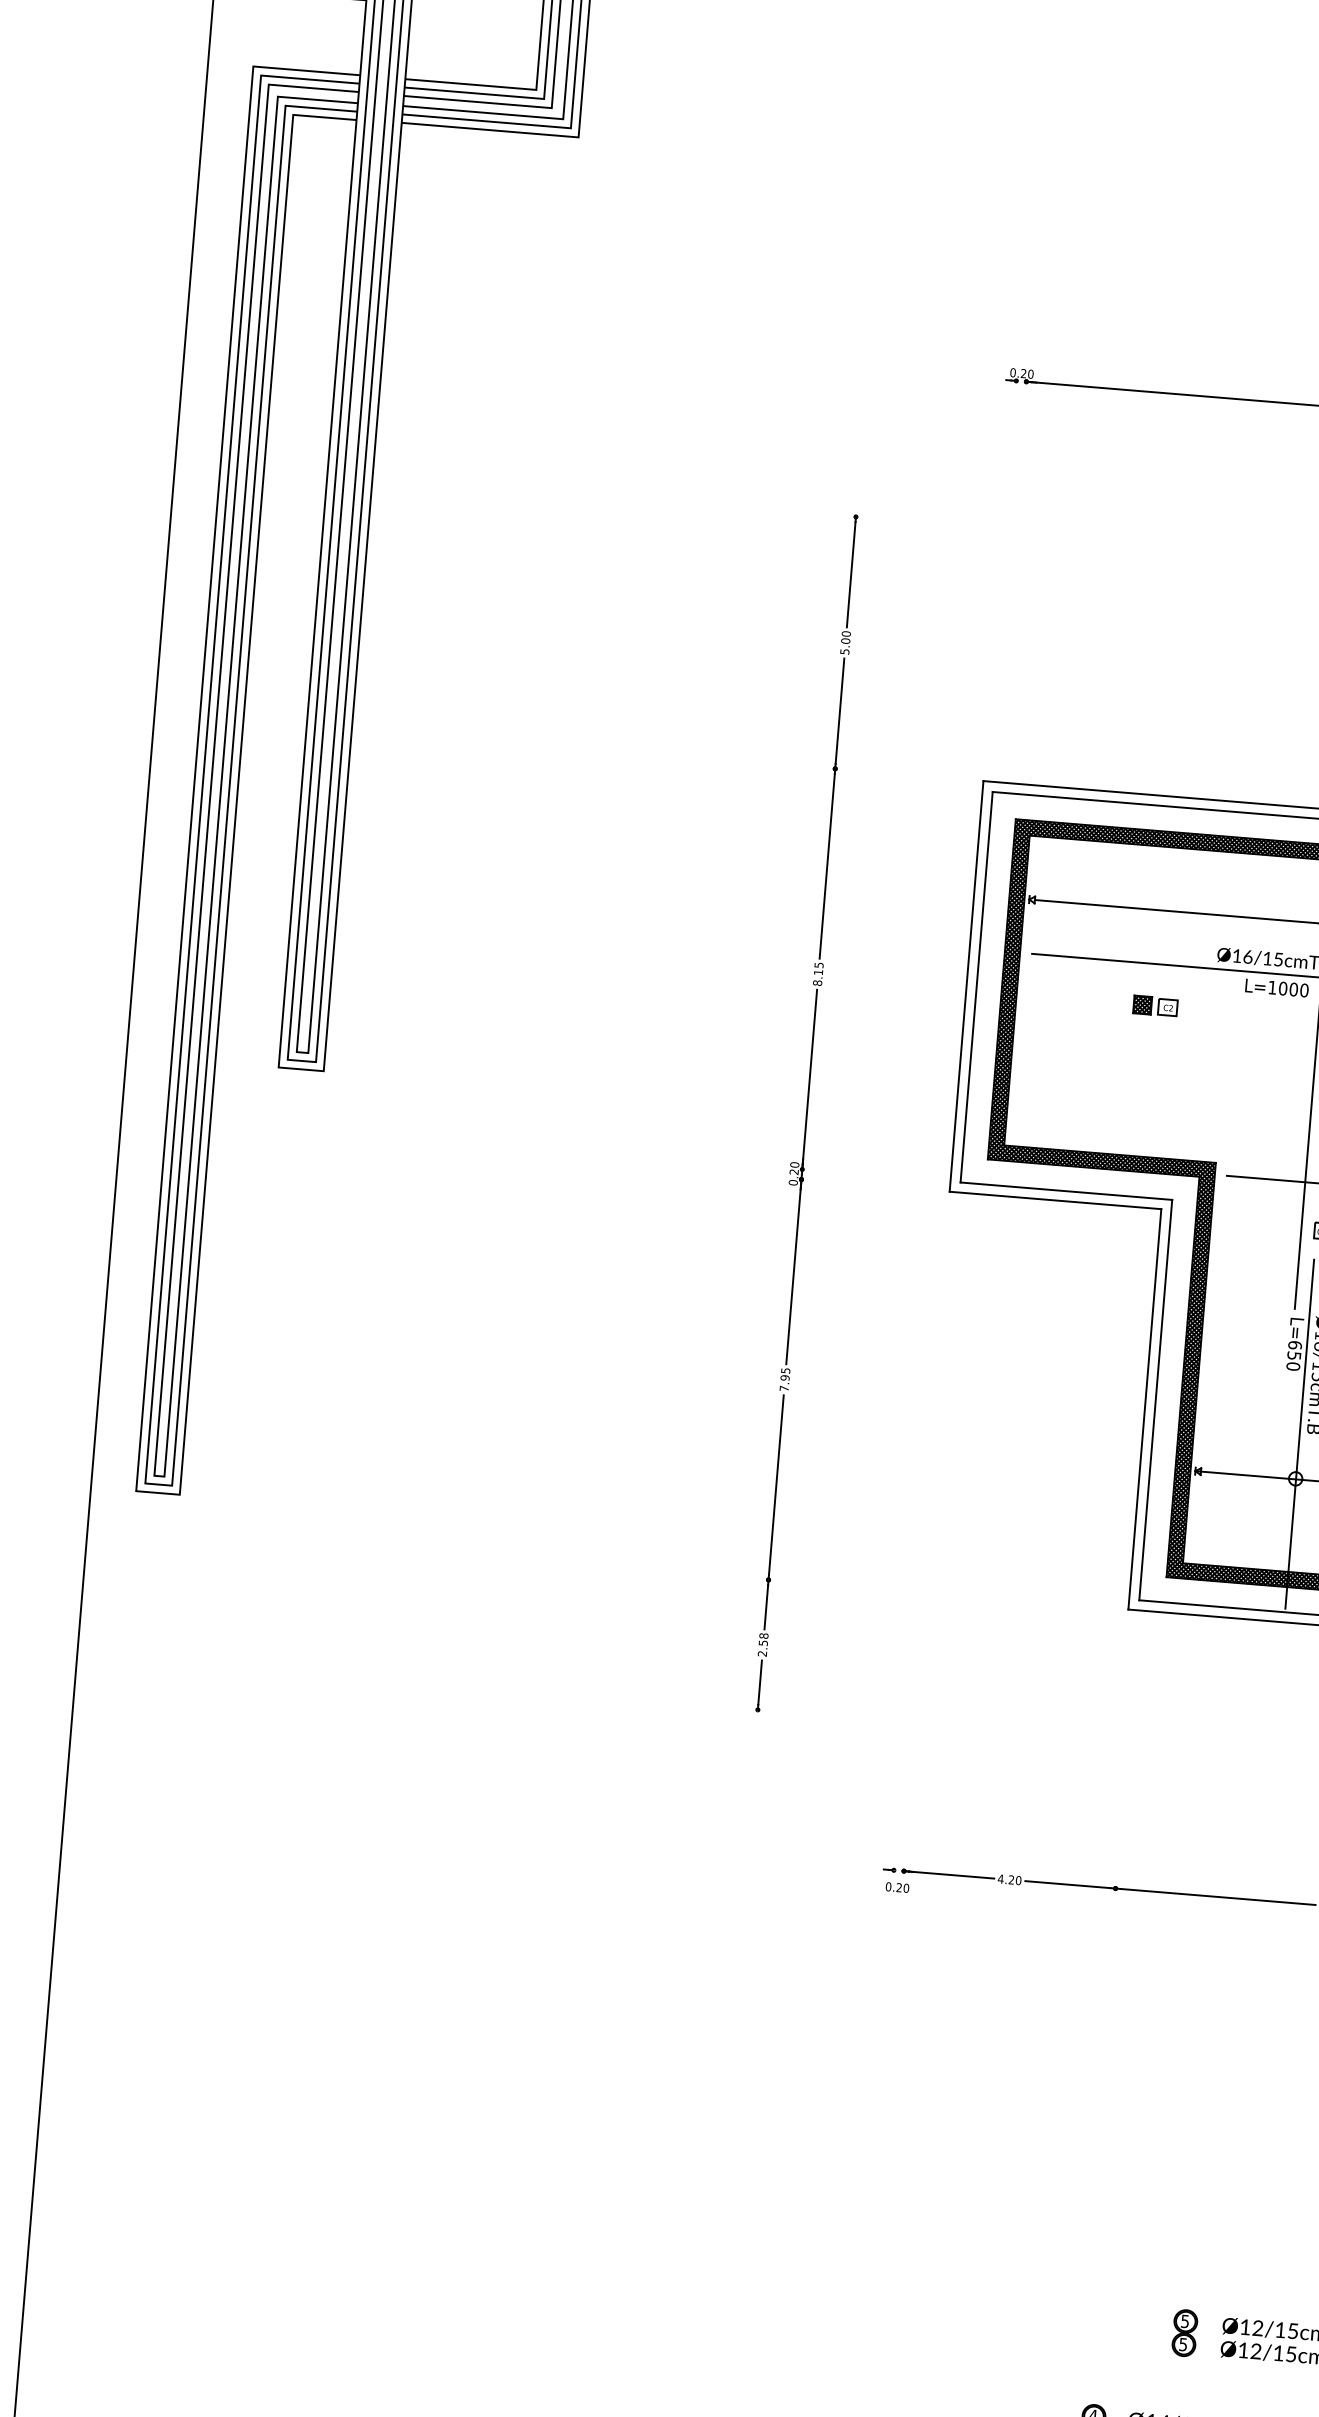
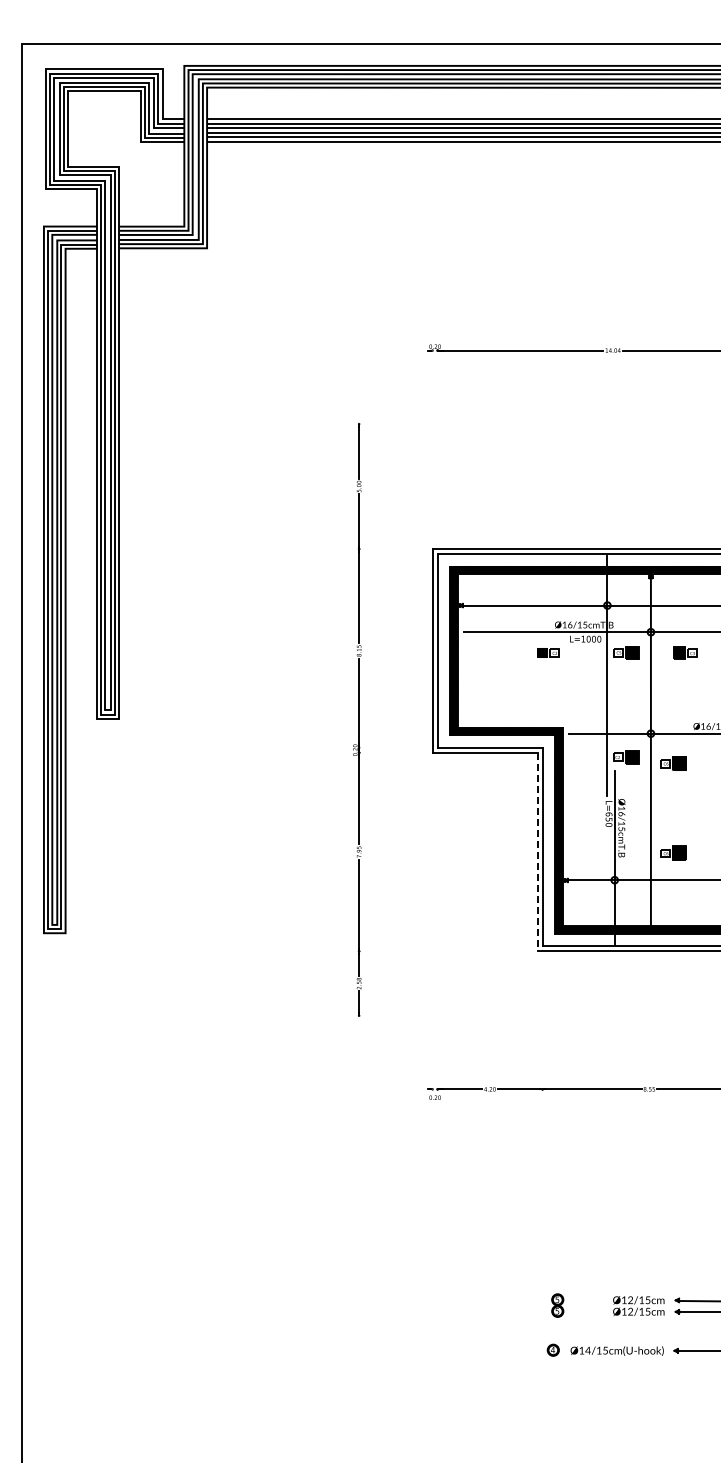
part: (1155, 1005) -> (548, 652), moved
line: (1144, 1410) -> (537, 852), solid -> dashed
part: (1184, 2332) -> (557, 1305), moved

